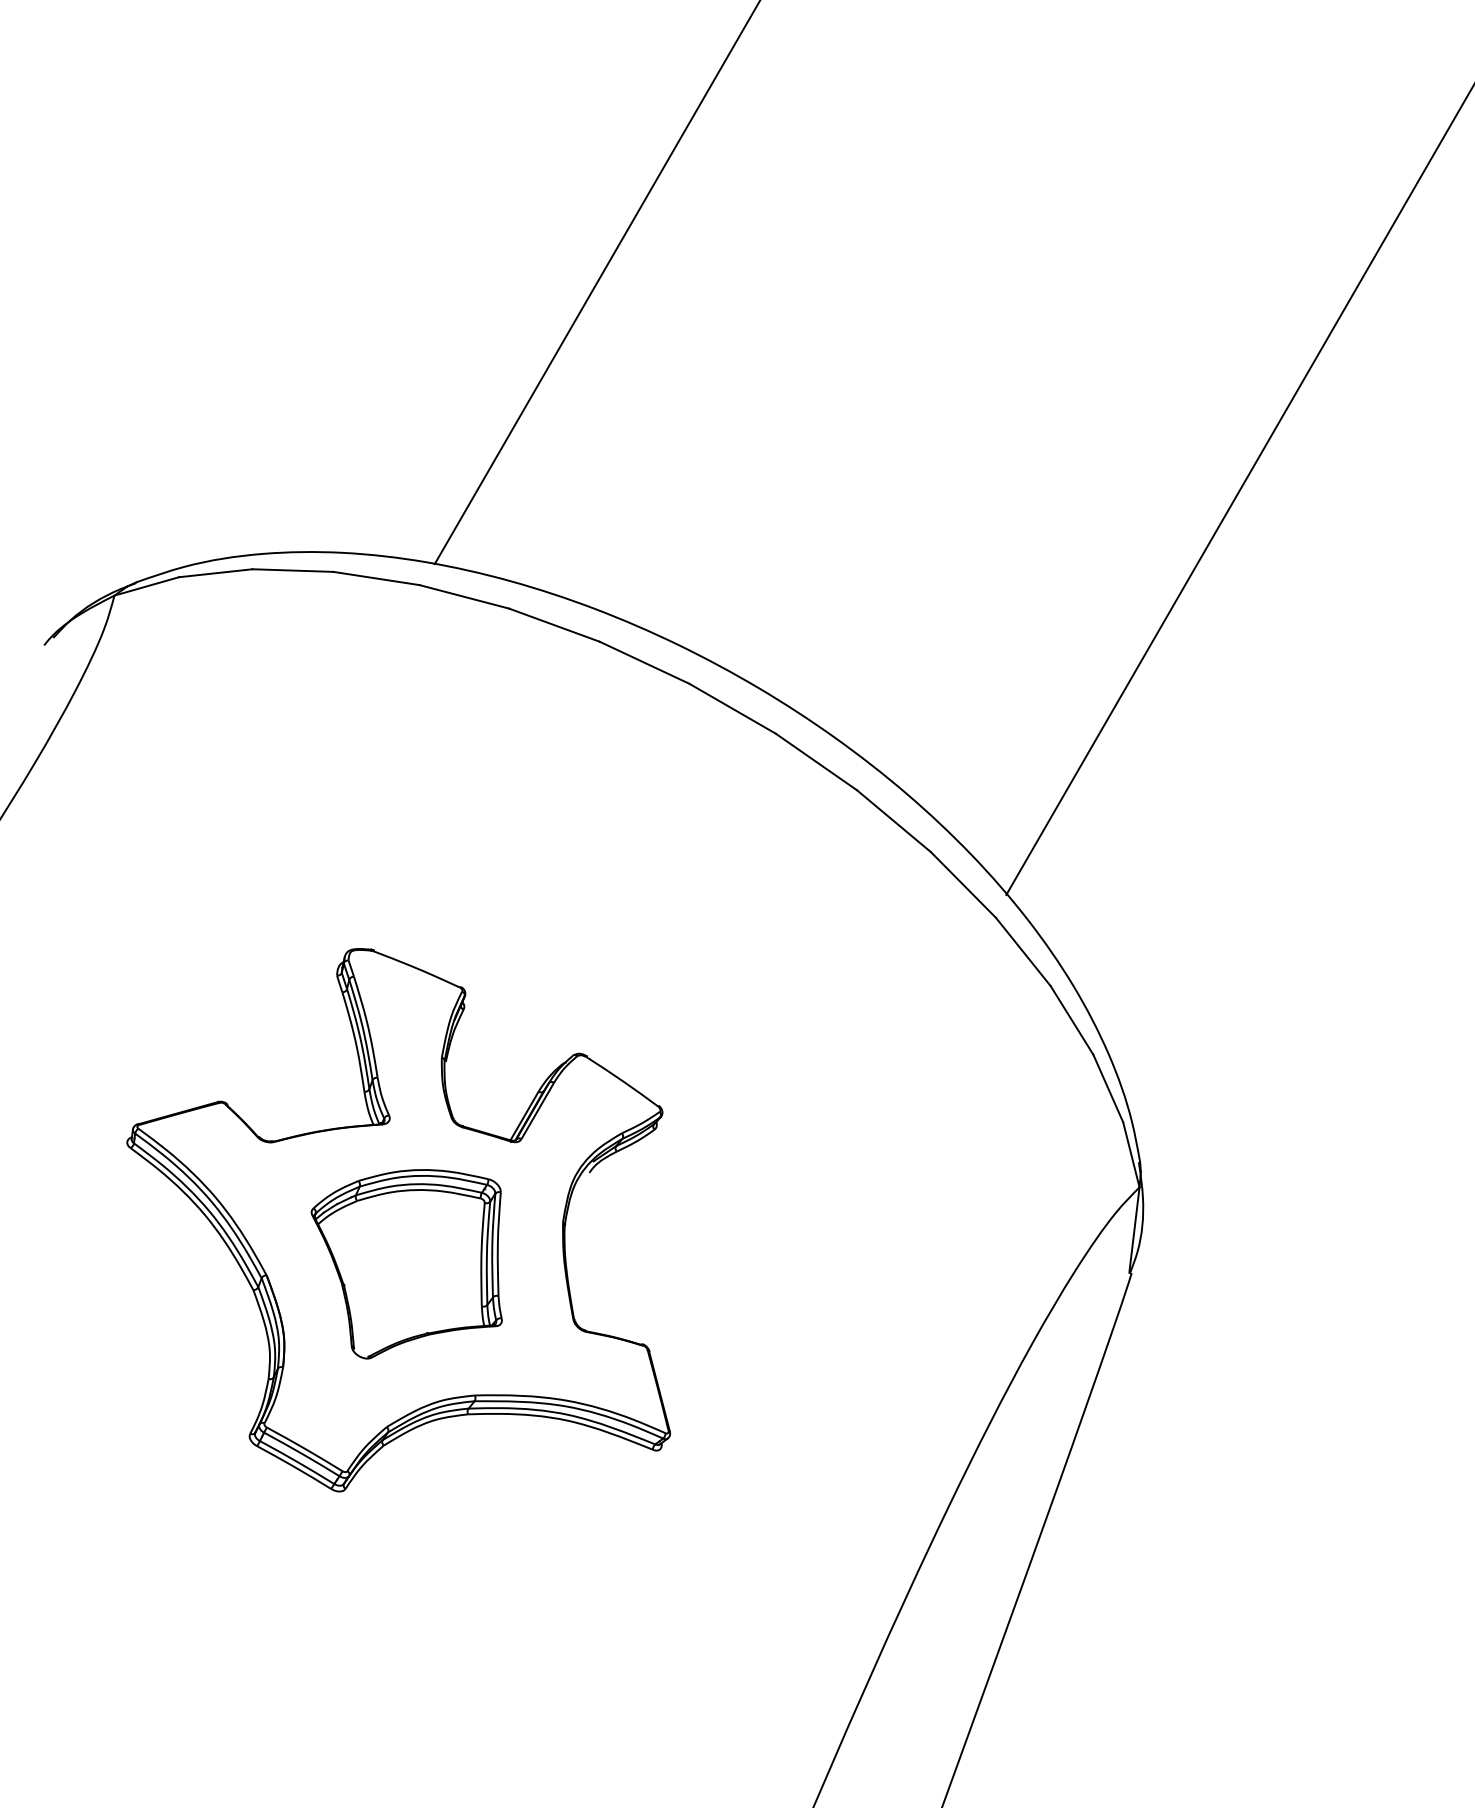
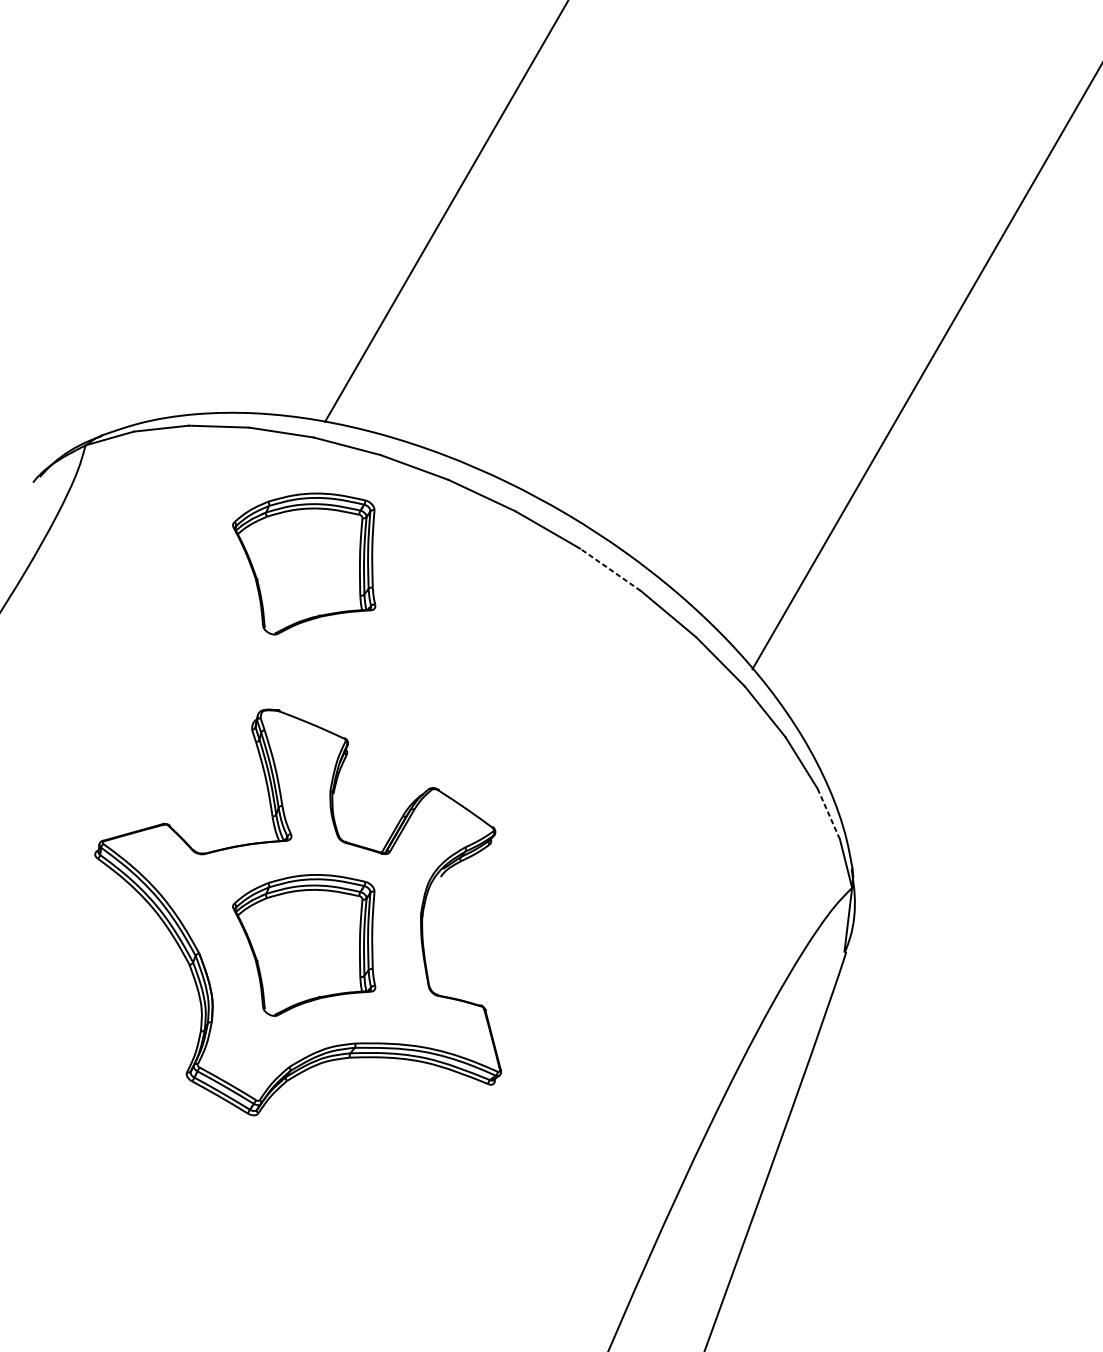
part: (406, 754) -> (303, 564), added
line: (815, 761) -> (609, 569), solid -> dashed
line: (1108, 1088) -> (828, 813), solid -> dashed

